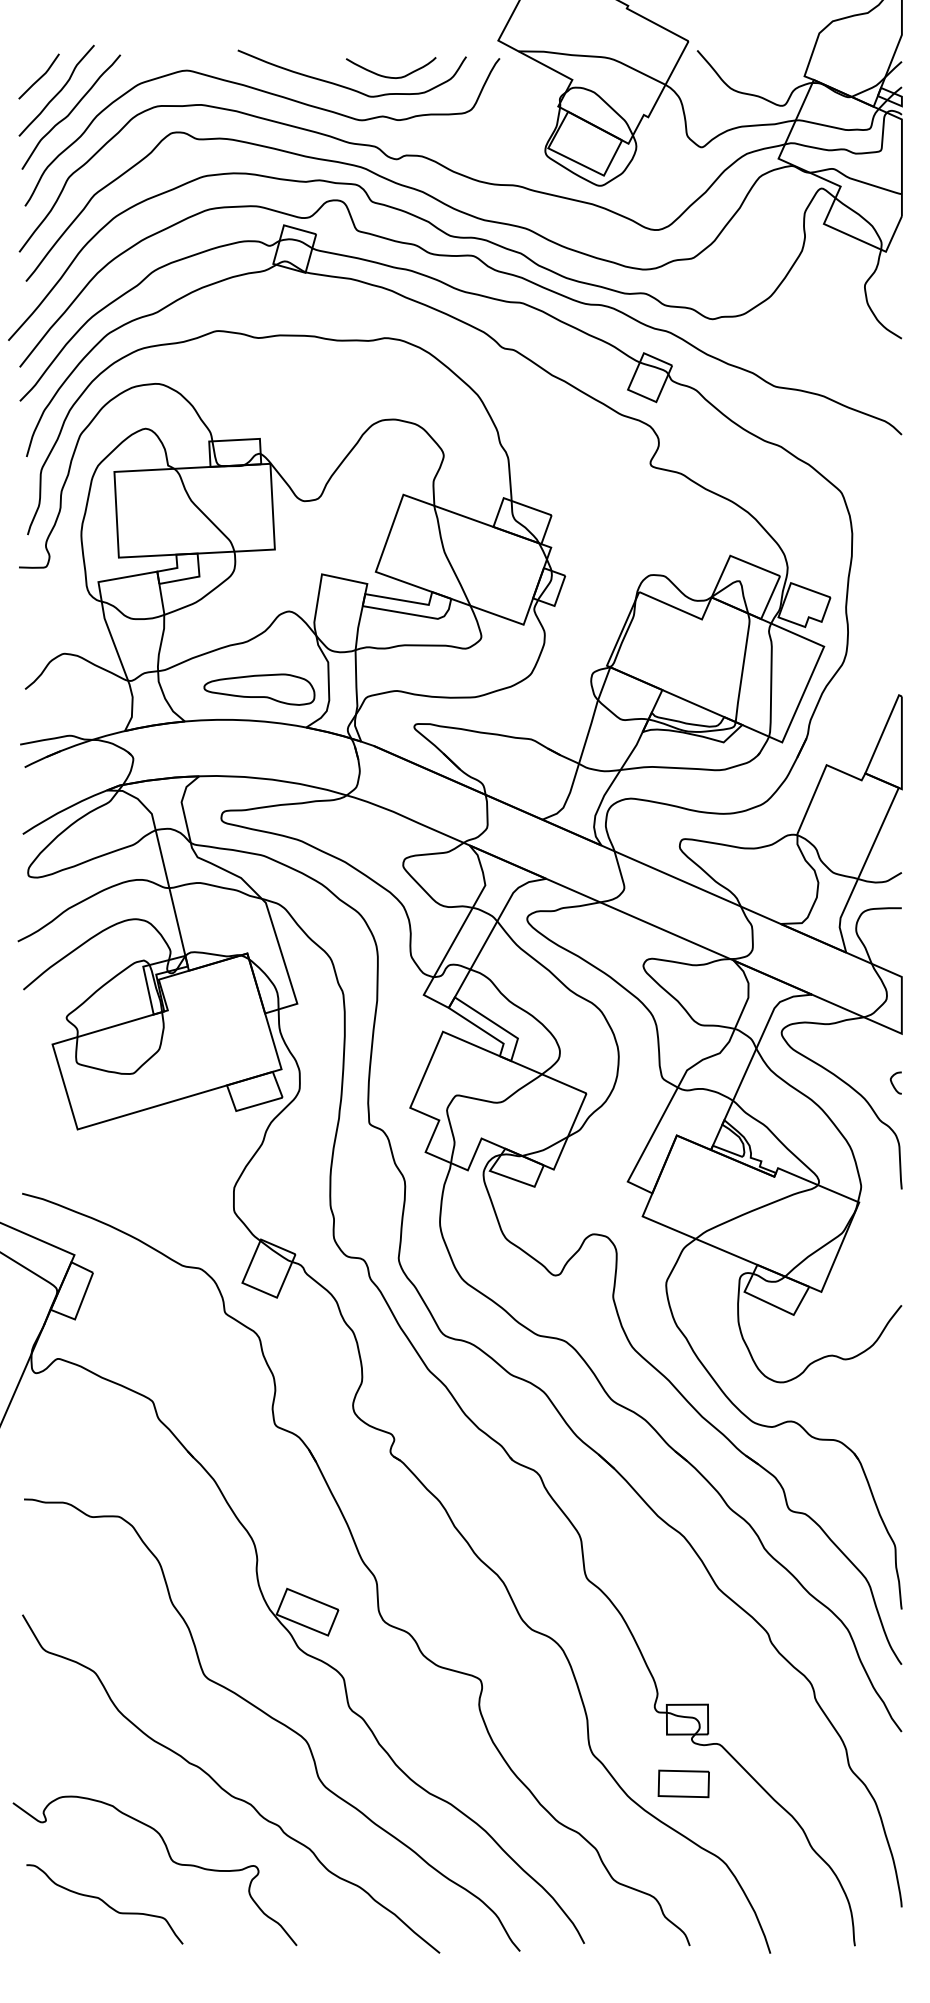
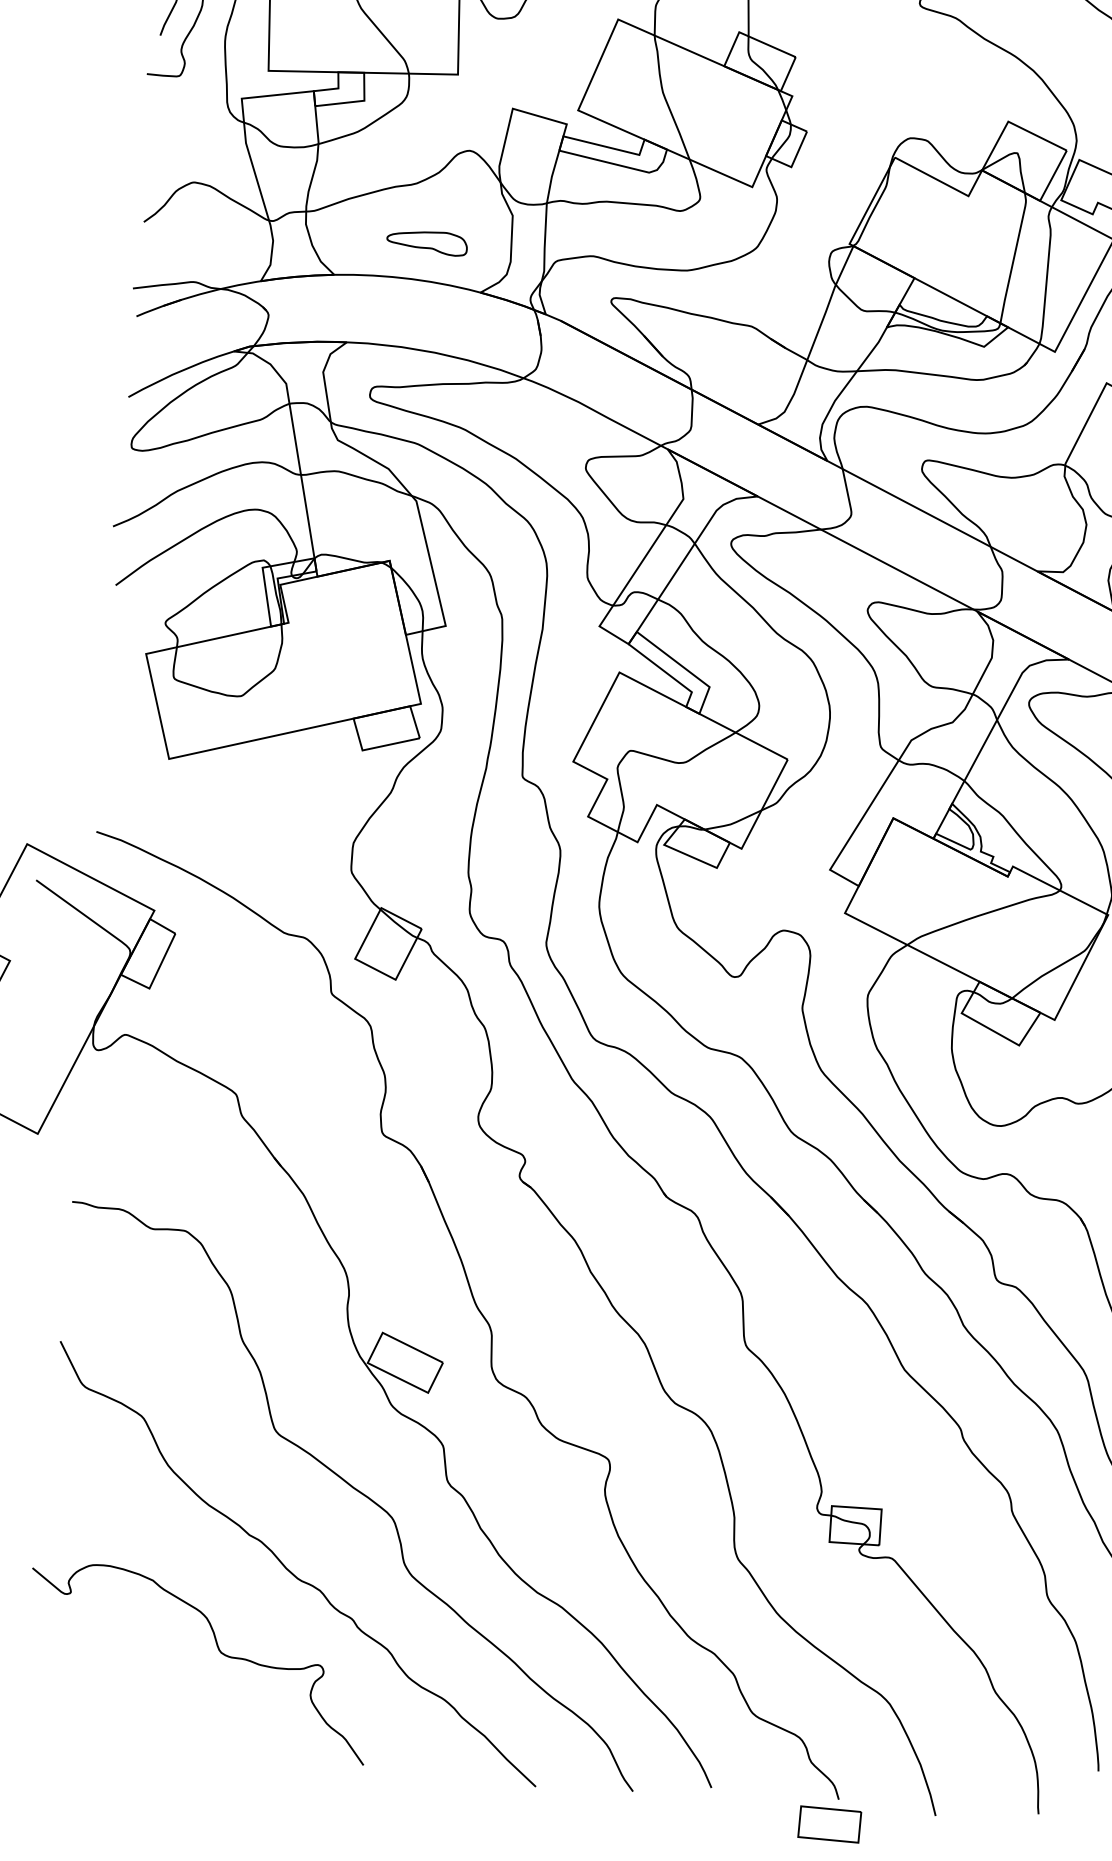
part: (259, 689) -> (427, 242), size x0.6
part: (683, 1783) -> (829, 1823), moved
curve: (104, 1903) -> (134, 1697), removed

